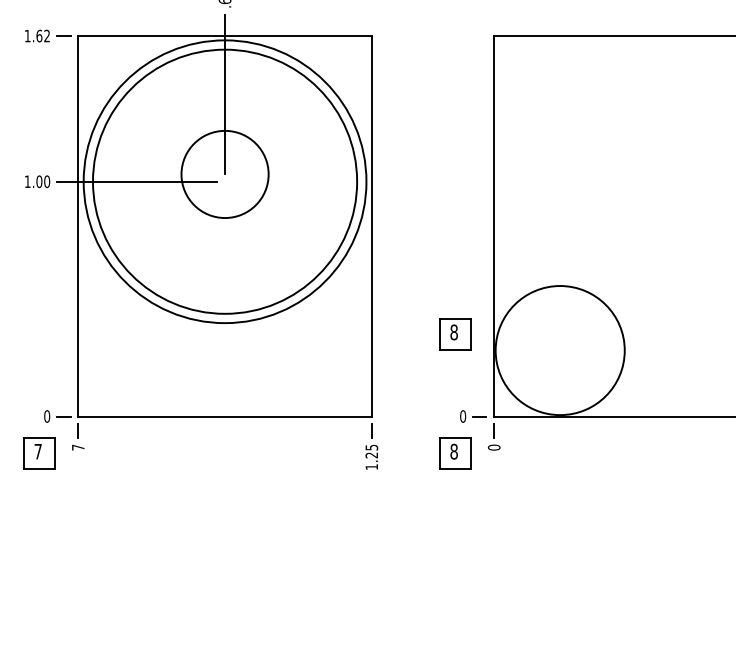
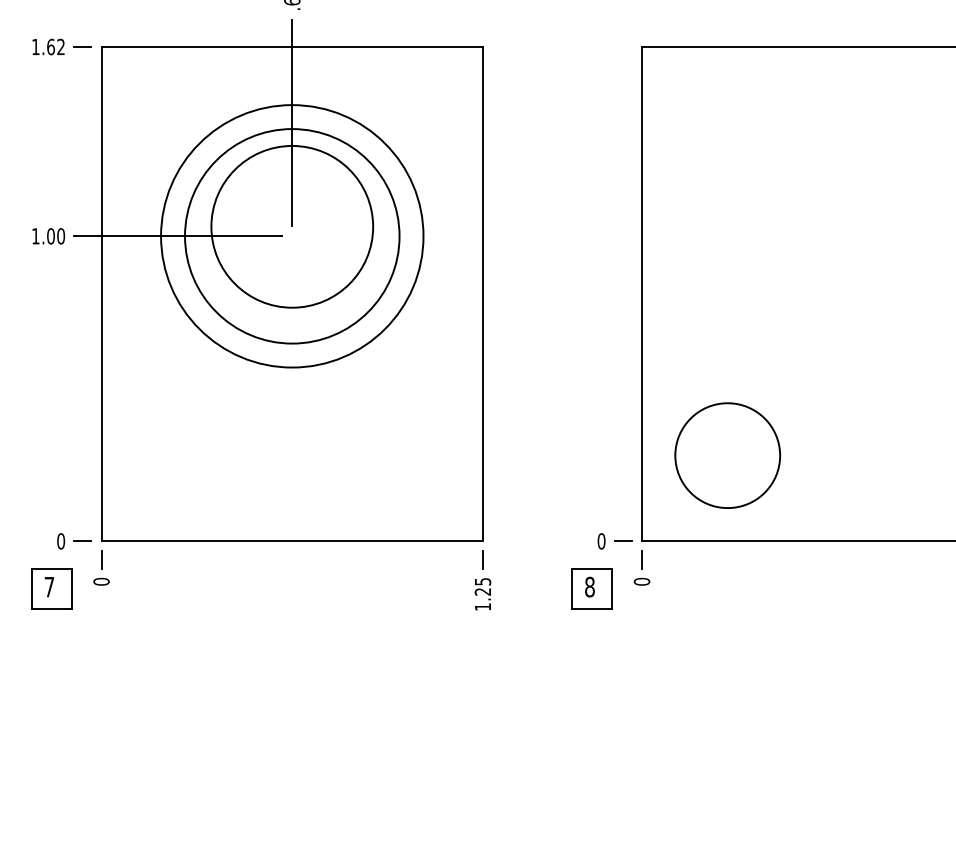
circle: (225, 174) -> (292, 226), size x1.43
circle: (225, 181) -> (292, 236), size x0.62
circle: (225, 181) -> (292, 236), size x0.71
part: (455, 333) -> (591, 433), removed
circle: (560, 350) -> (727, 455), size x0.62
text: (78, 447) -> (101, 581), 7 -> 0

